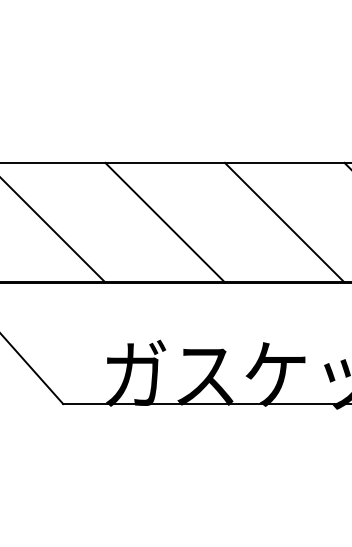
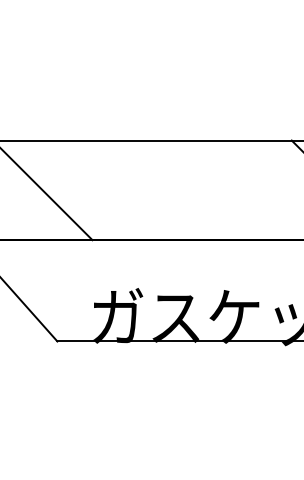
line: (165, 222) -> (142, 190), removed
line: (284, 222) -> (241, 190), removed

